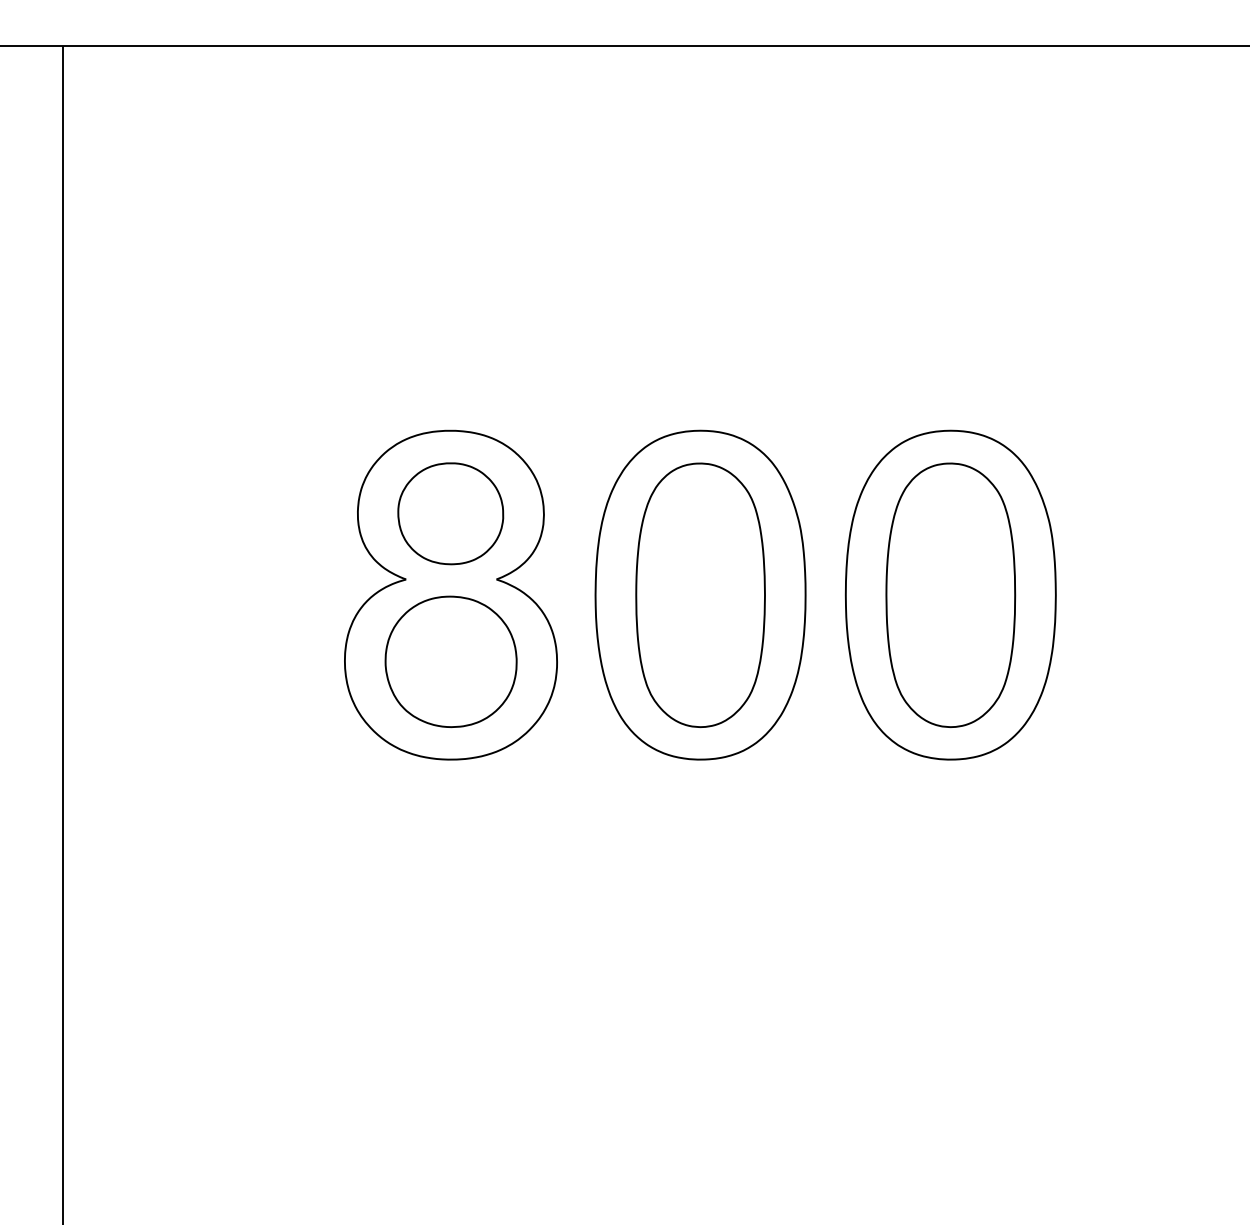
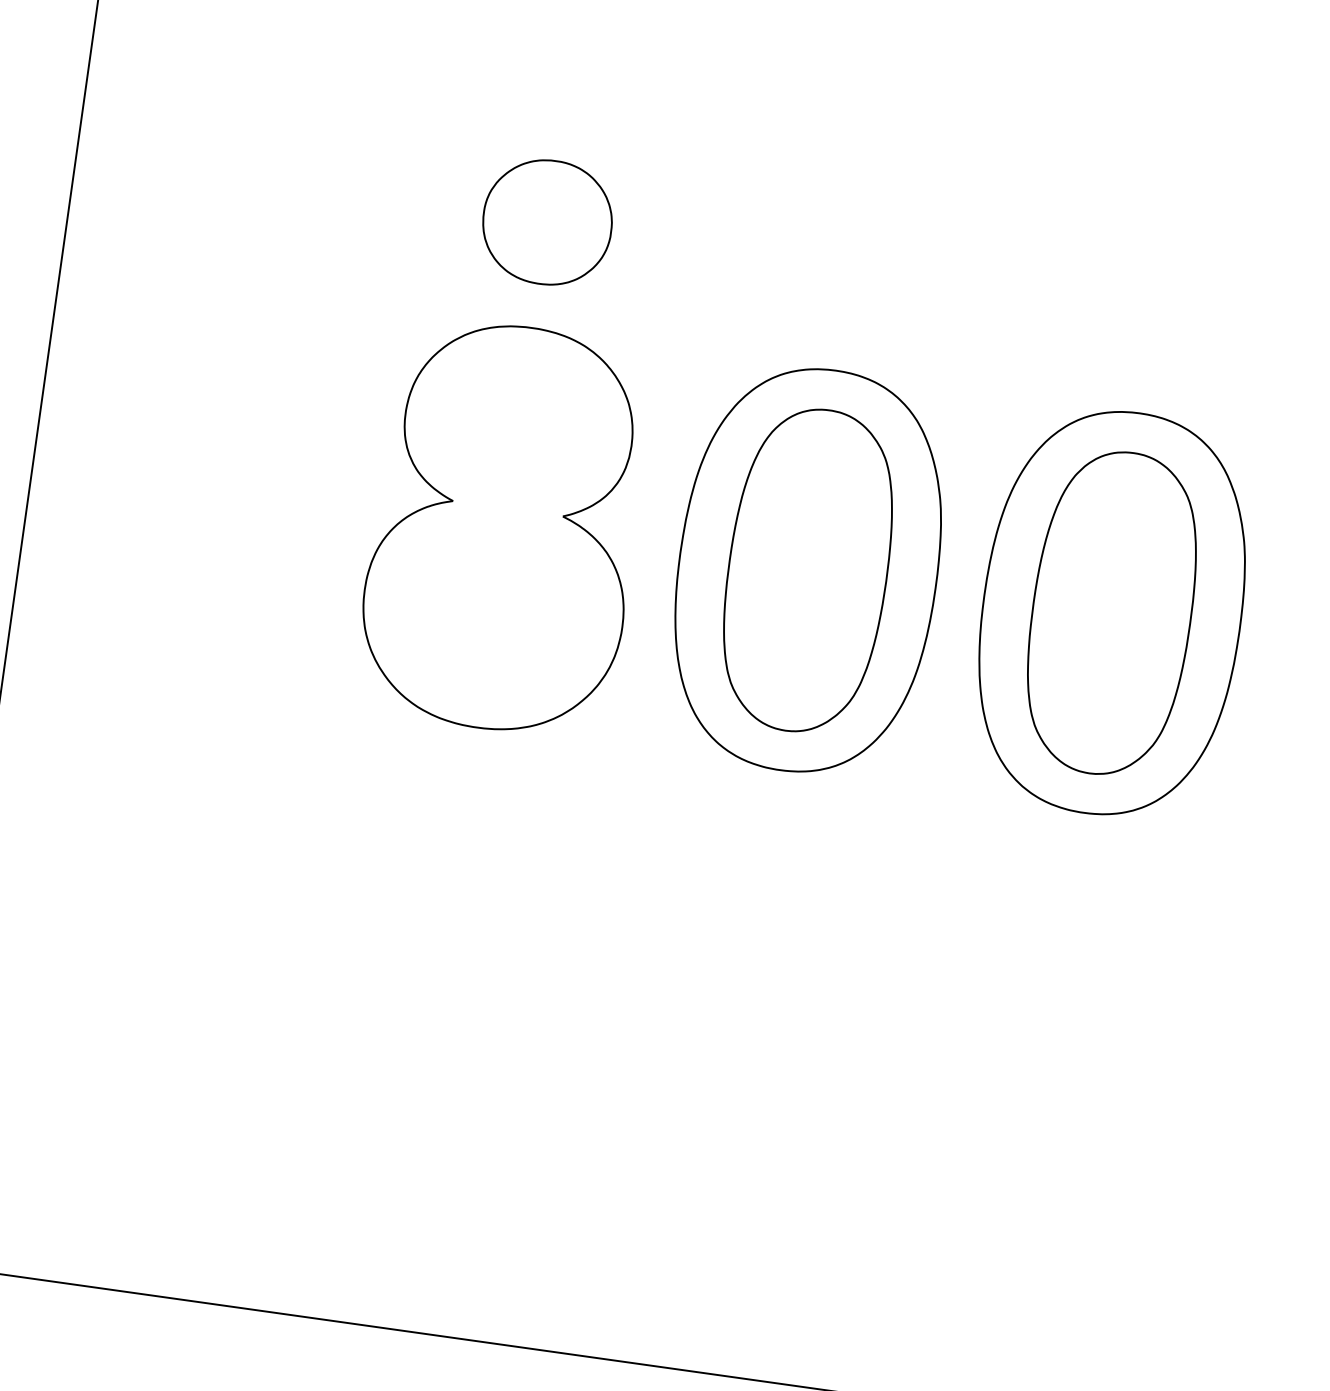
part: (450, 513) -> (547, 222), moved
part: (450, 661) -> (492, 608), removed

